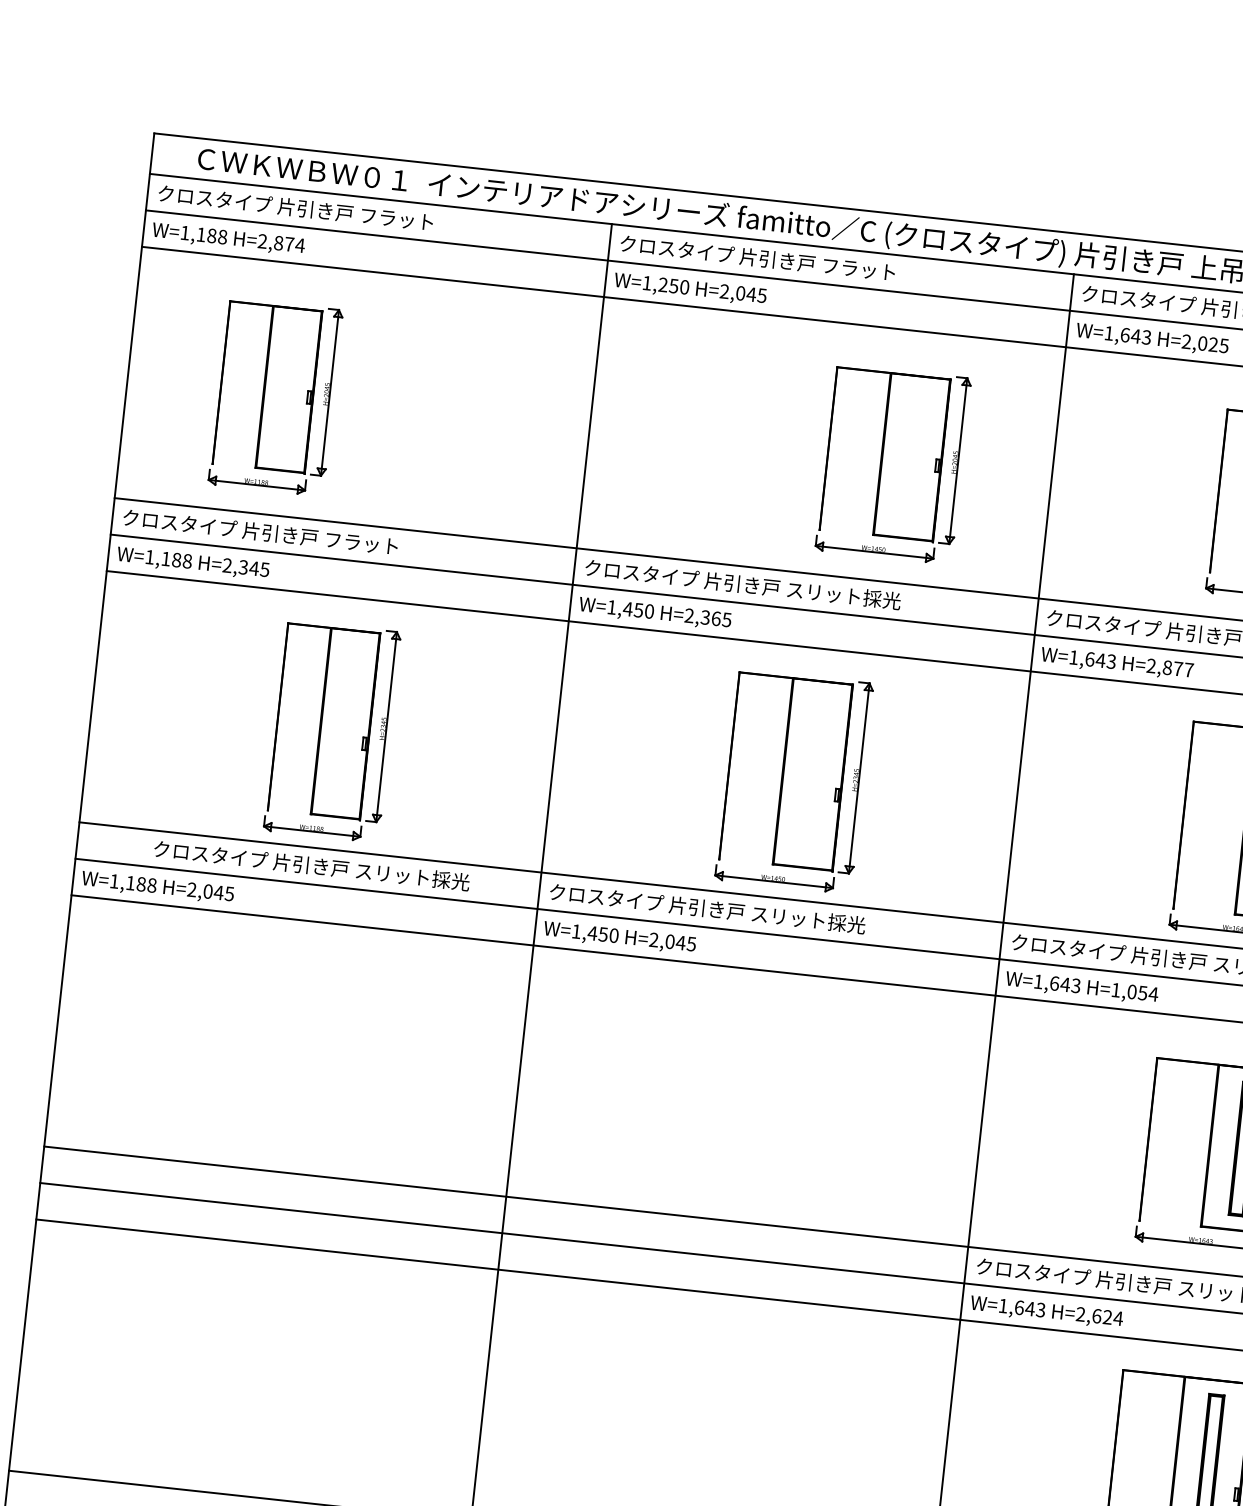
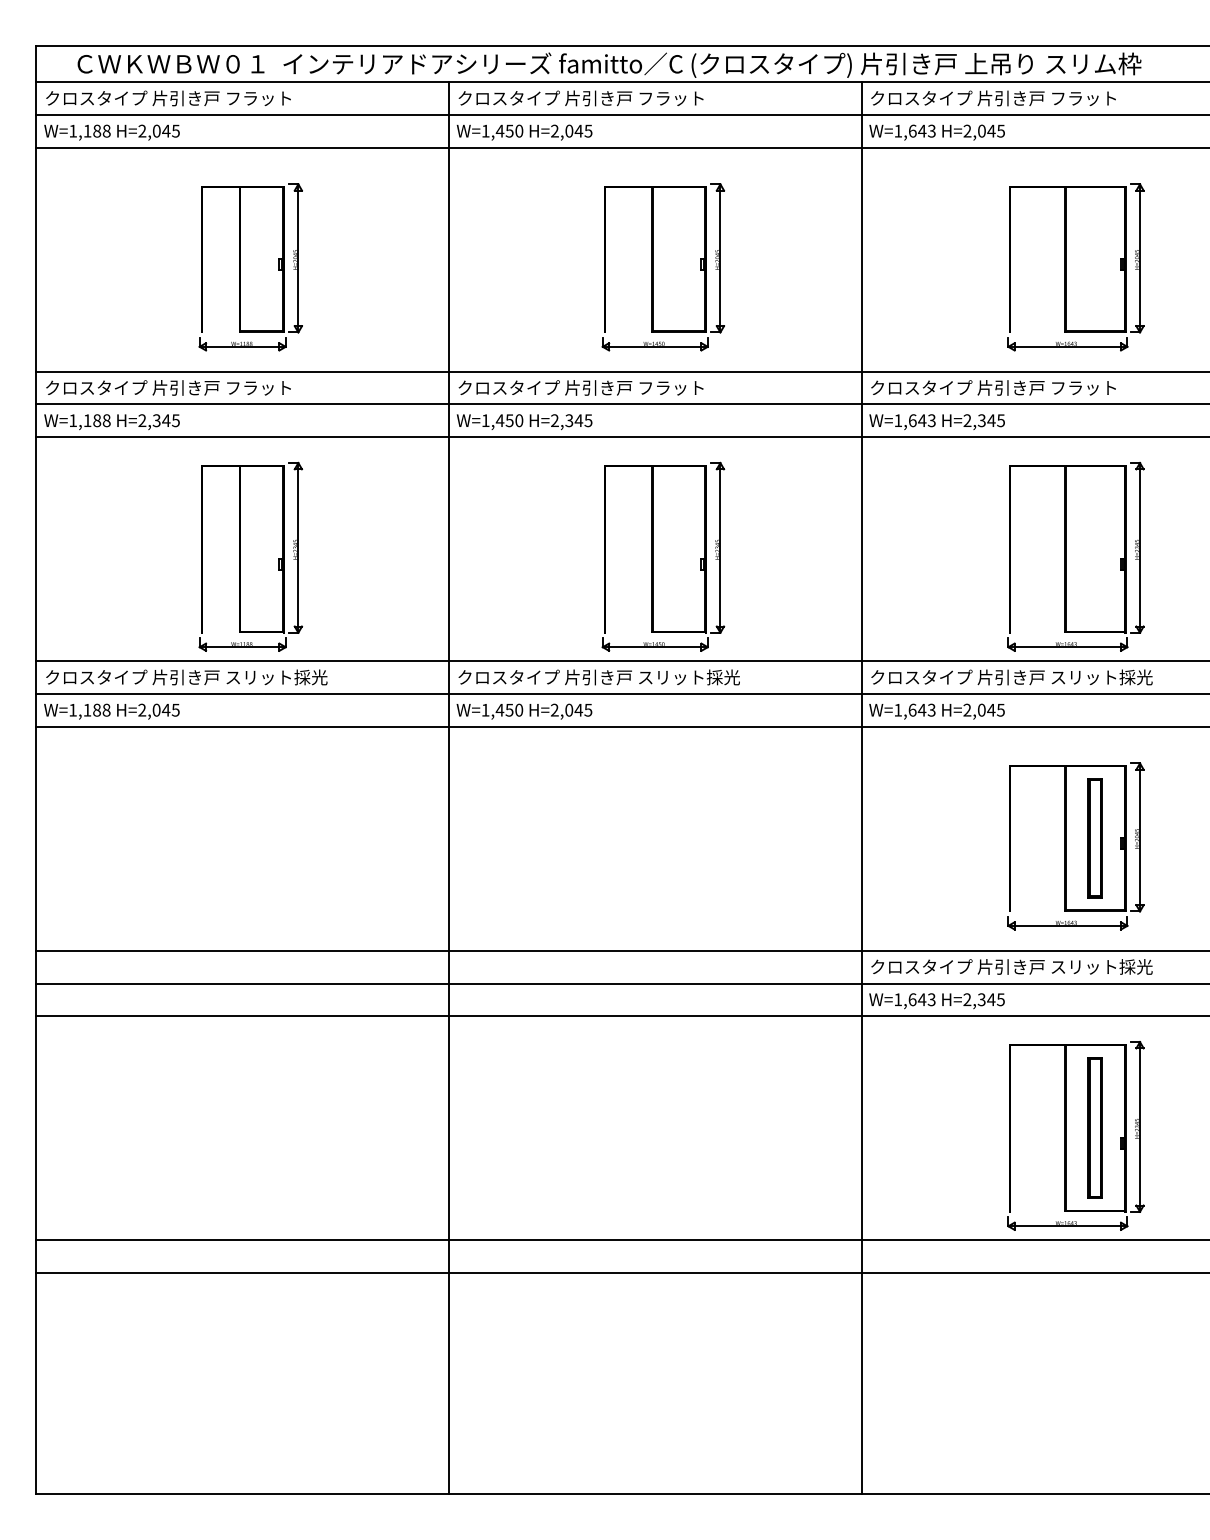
text: (289, 243) -> (166, 130), H=2,874 -> H=2,045
text: (662, 284) -> (499, 130), W=1,250 -> W=1,450
text: (1213, 343) -> (991, 130), H=2,025 -> H=2,045
part: (275, 397) -> (250, 267), moved
part: (892, 464) -> (662, 267), moved
text: (844, 595) -> (689, 387), クロスタイプ 片引き戸 スリット採光 -> クロスタイプ 片引き戸 フラット
text: (715, 618) -> (578, 420), H=2,365 -> H=2,345
text: (1177, 668) -> (990, 420), H=2,877 -> H=2,345
text: (311, 865) -> (186, 677), moved
text: (1135, 991) -> (984, 709), H=1,054 -> H=2,045
text: (1107, 1317) -> (991, 999), H=2,624 -> H=2,345

